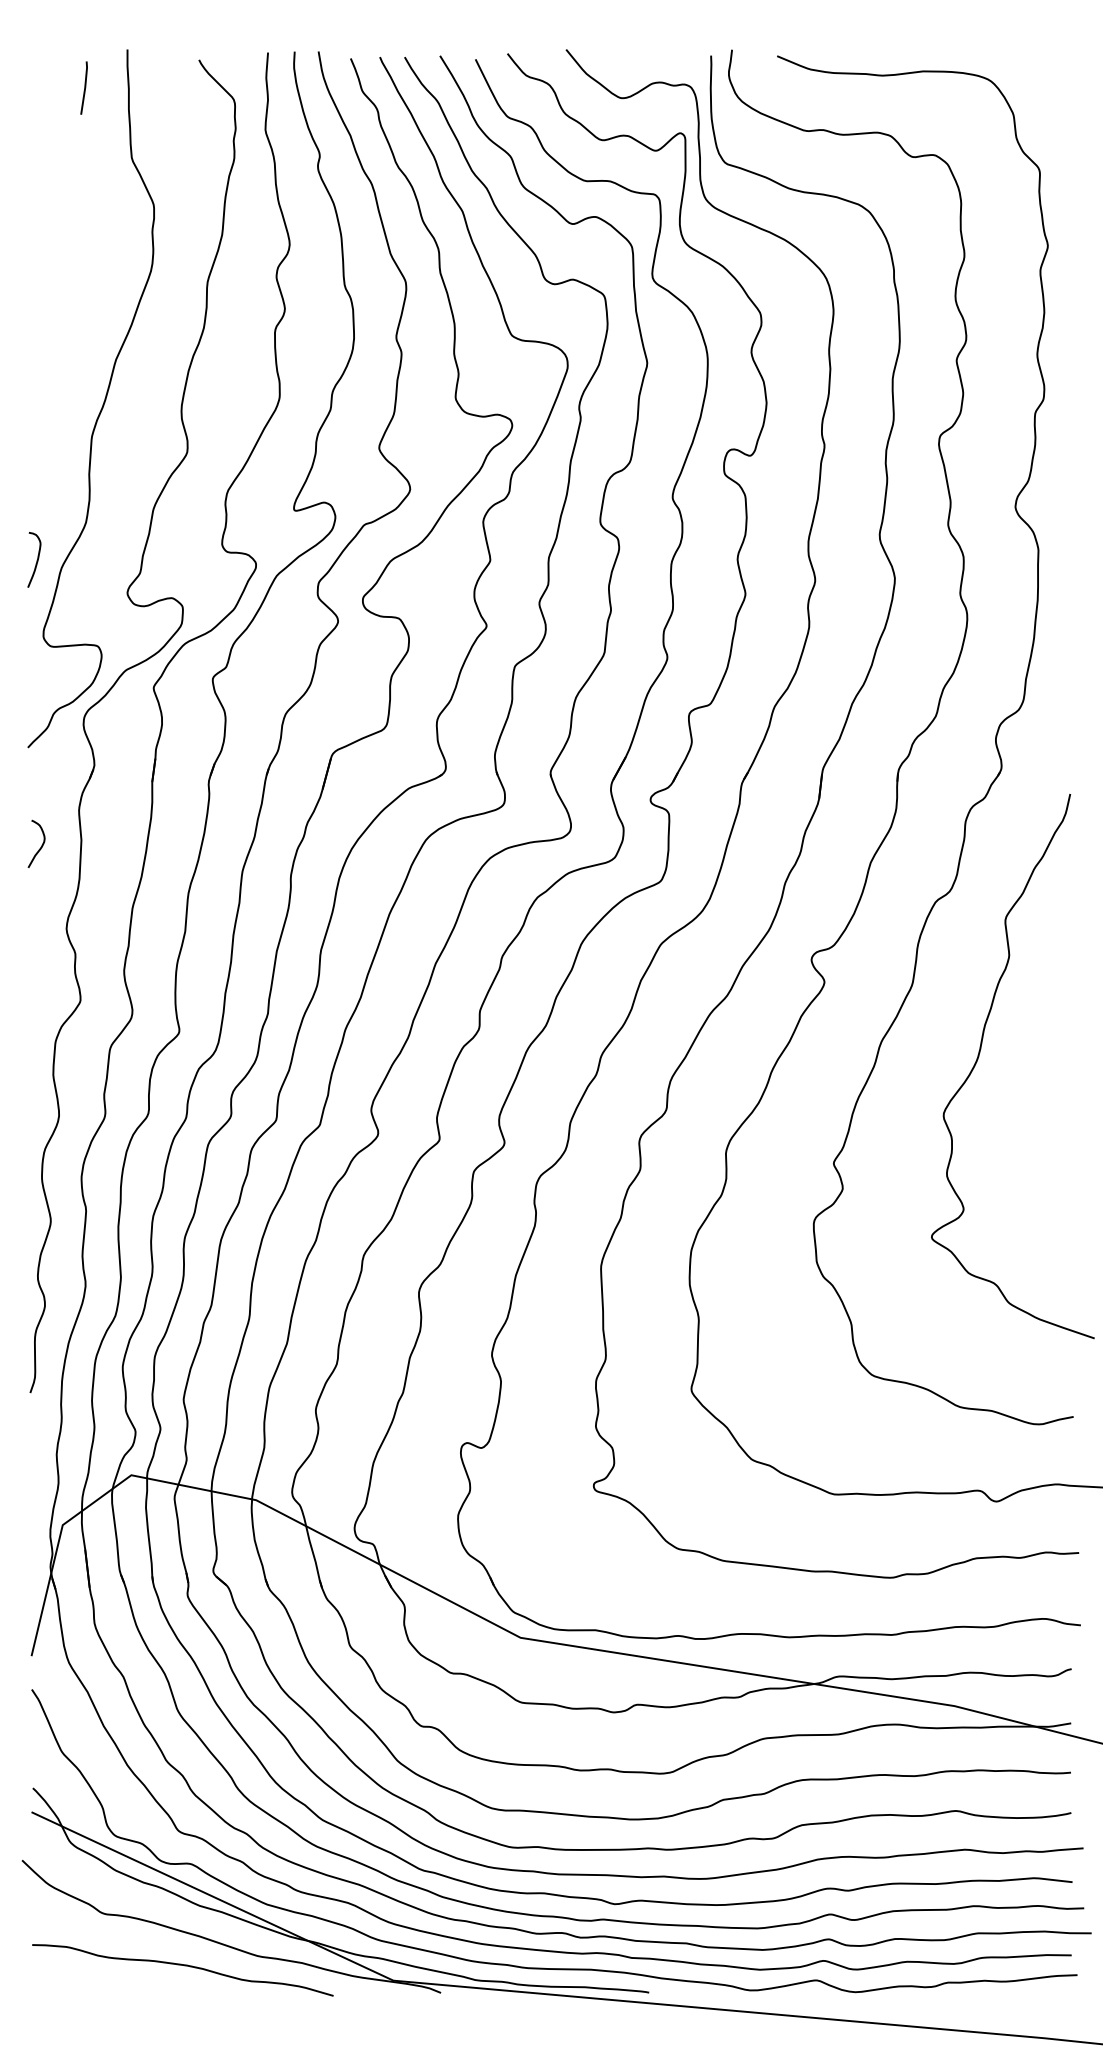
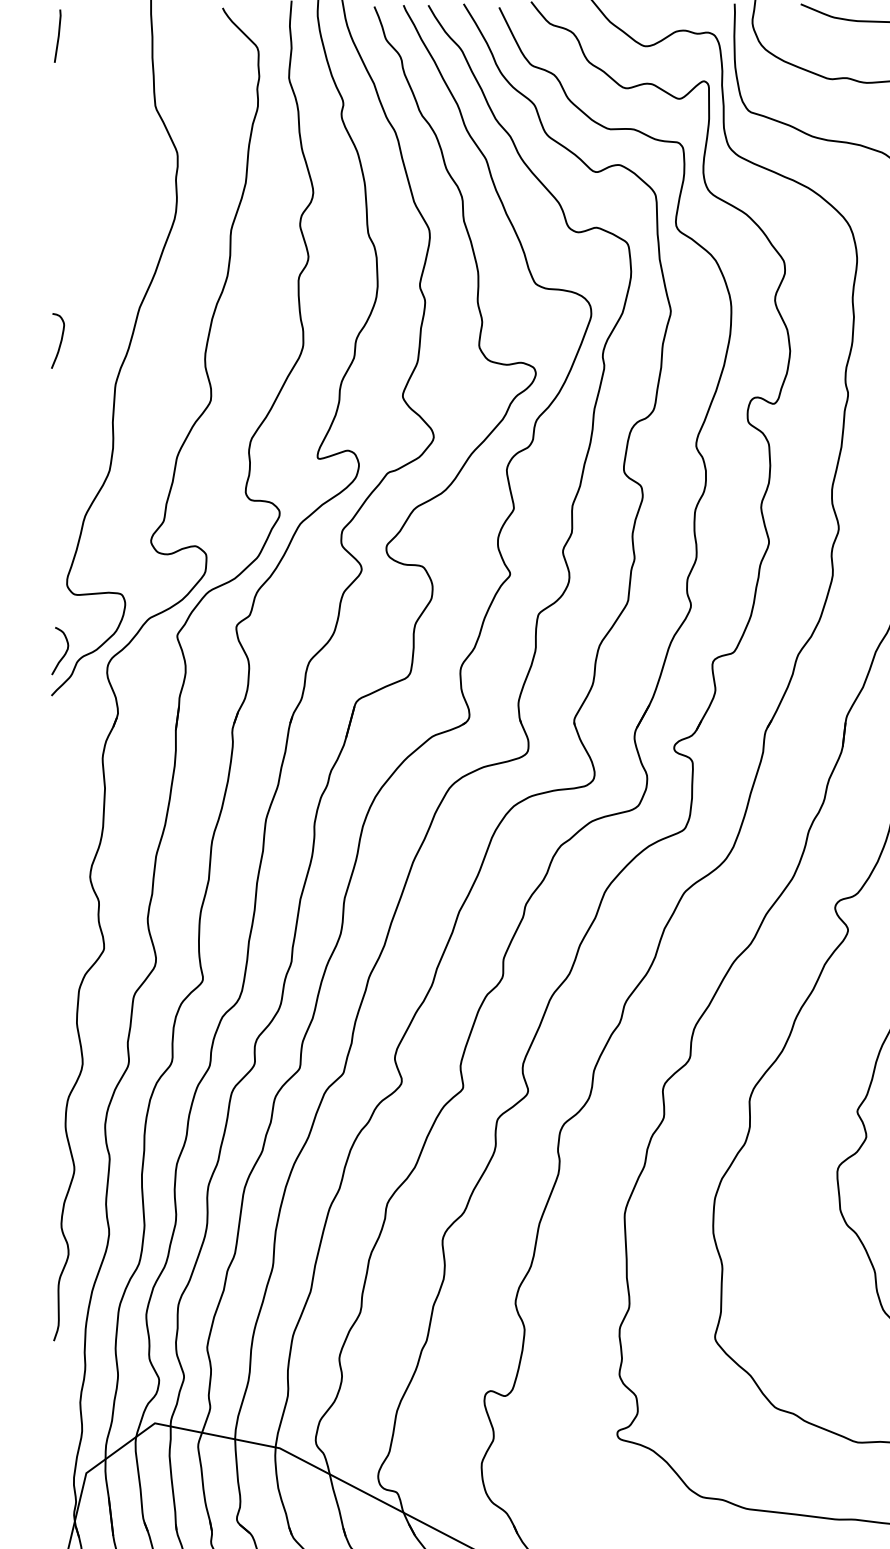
line: (84, 87) -> (58, 35), moved
curve: (36, 560) -> (60, 341), moved
curve: (41, 845) -> (65, 652), moved

